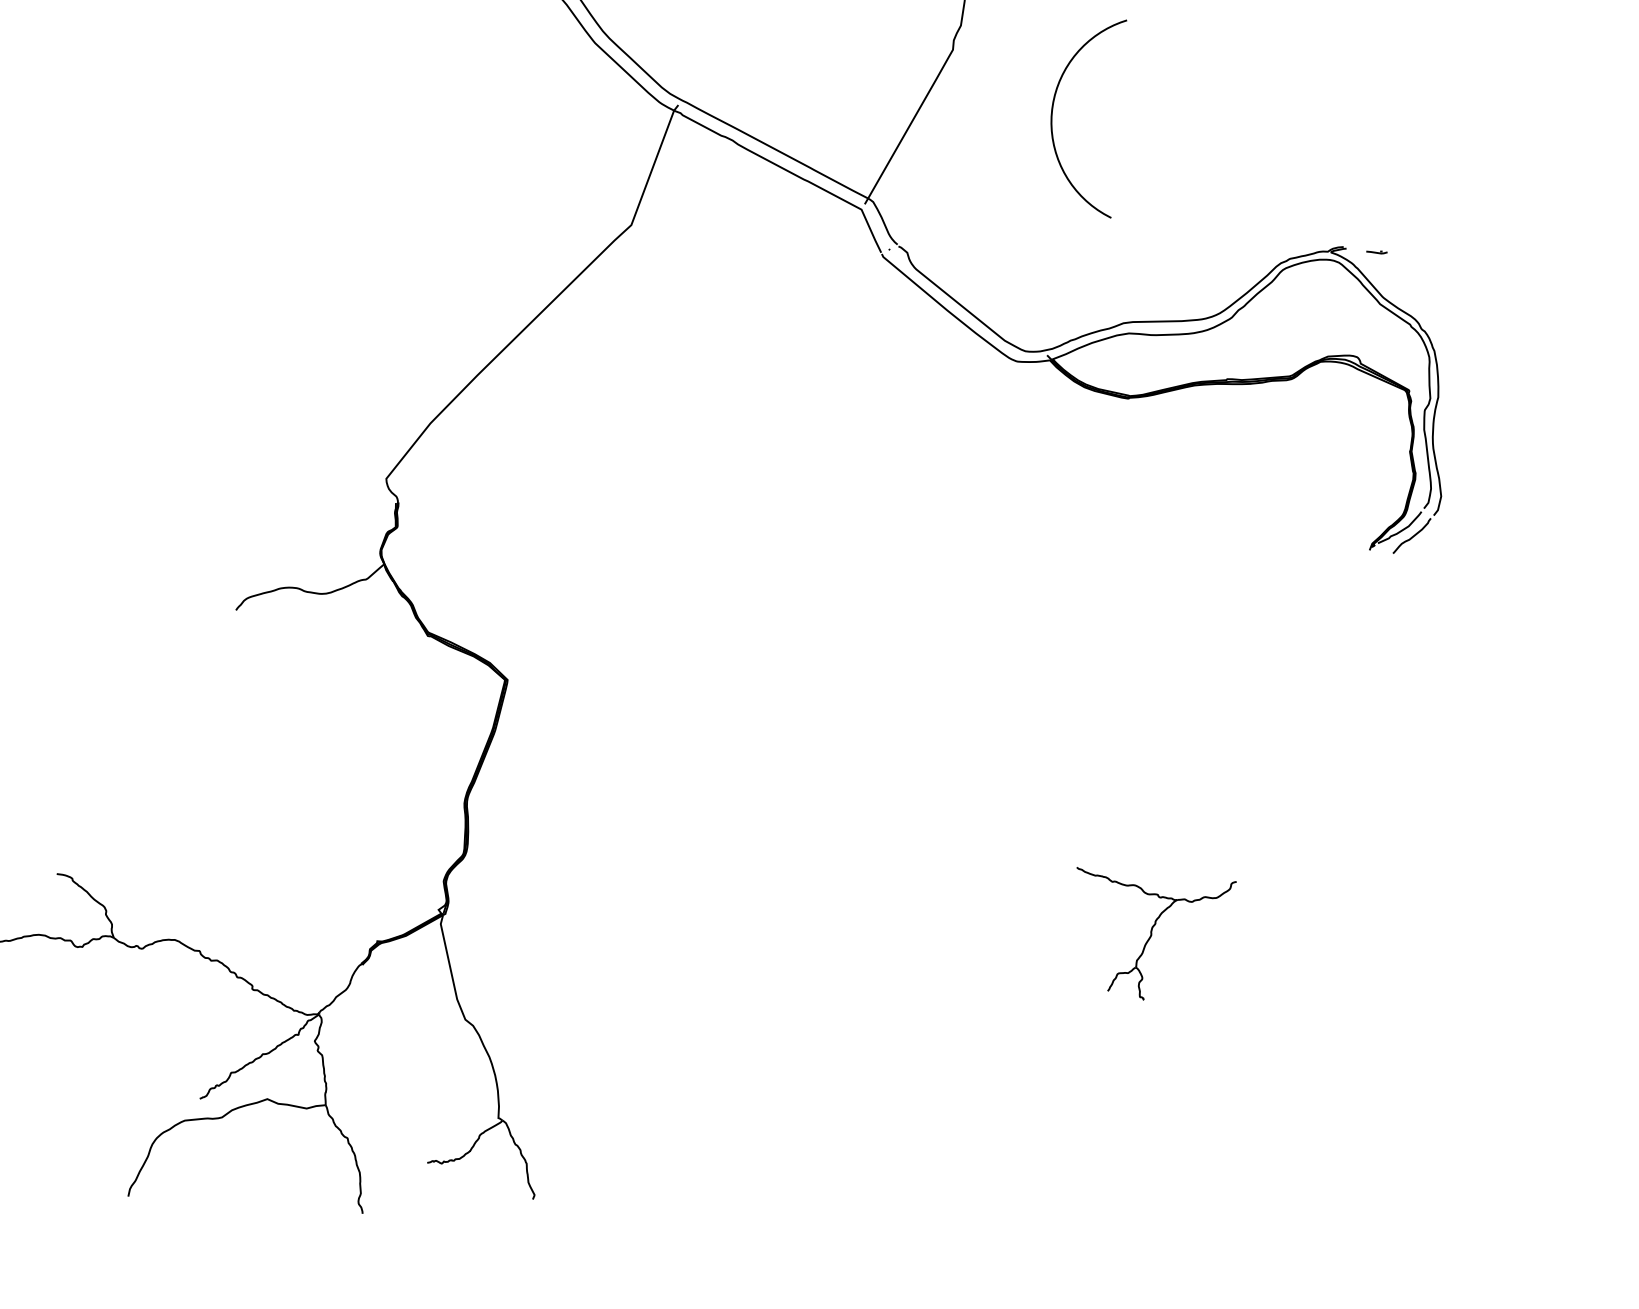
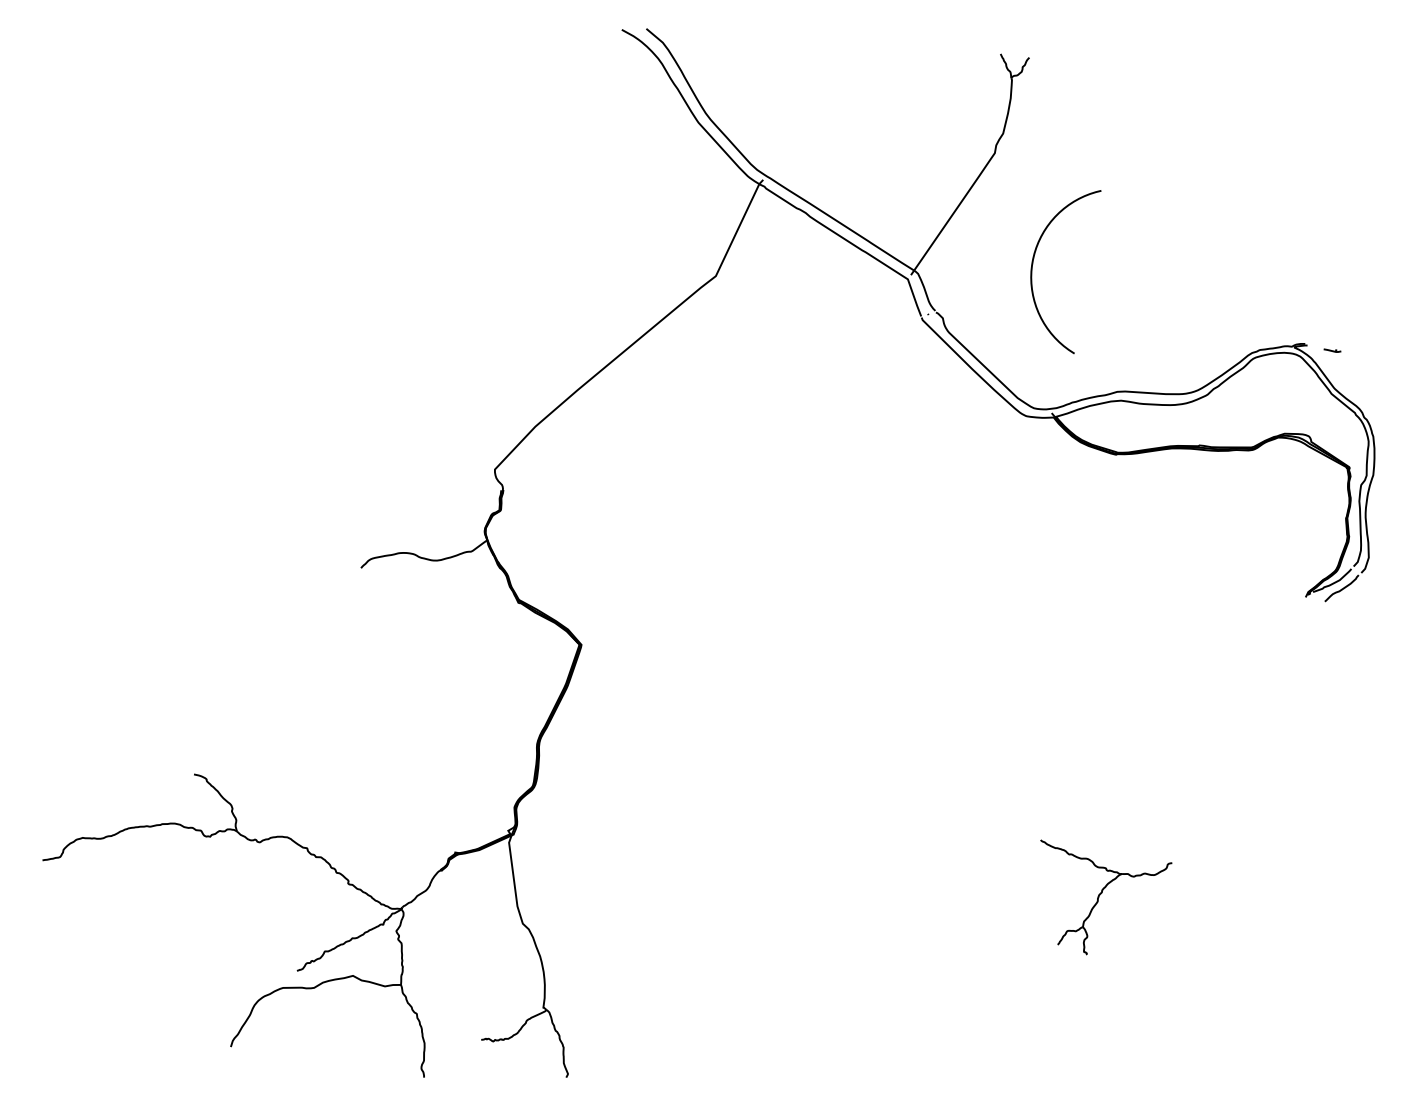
curve: (1053, 115) -> (1033, 264), moved

